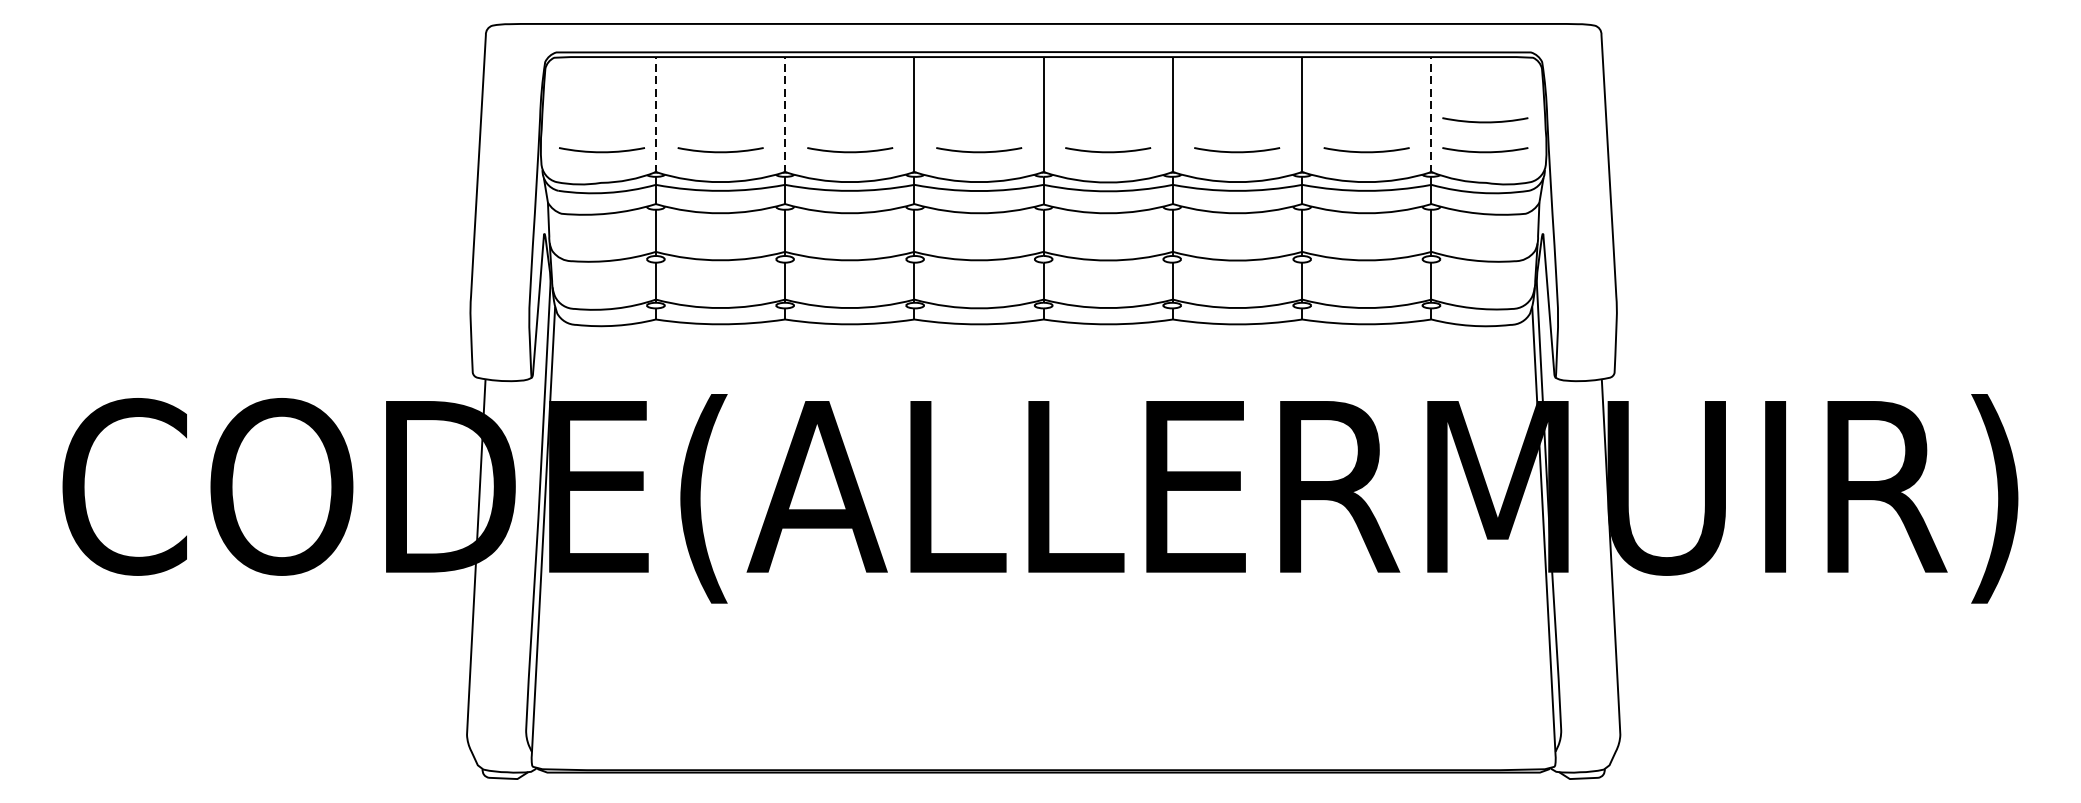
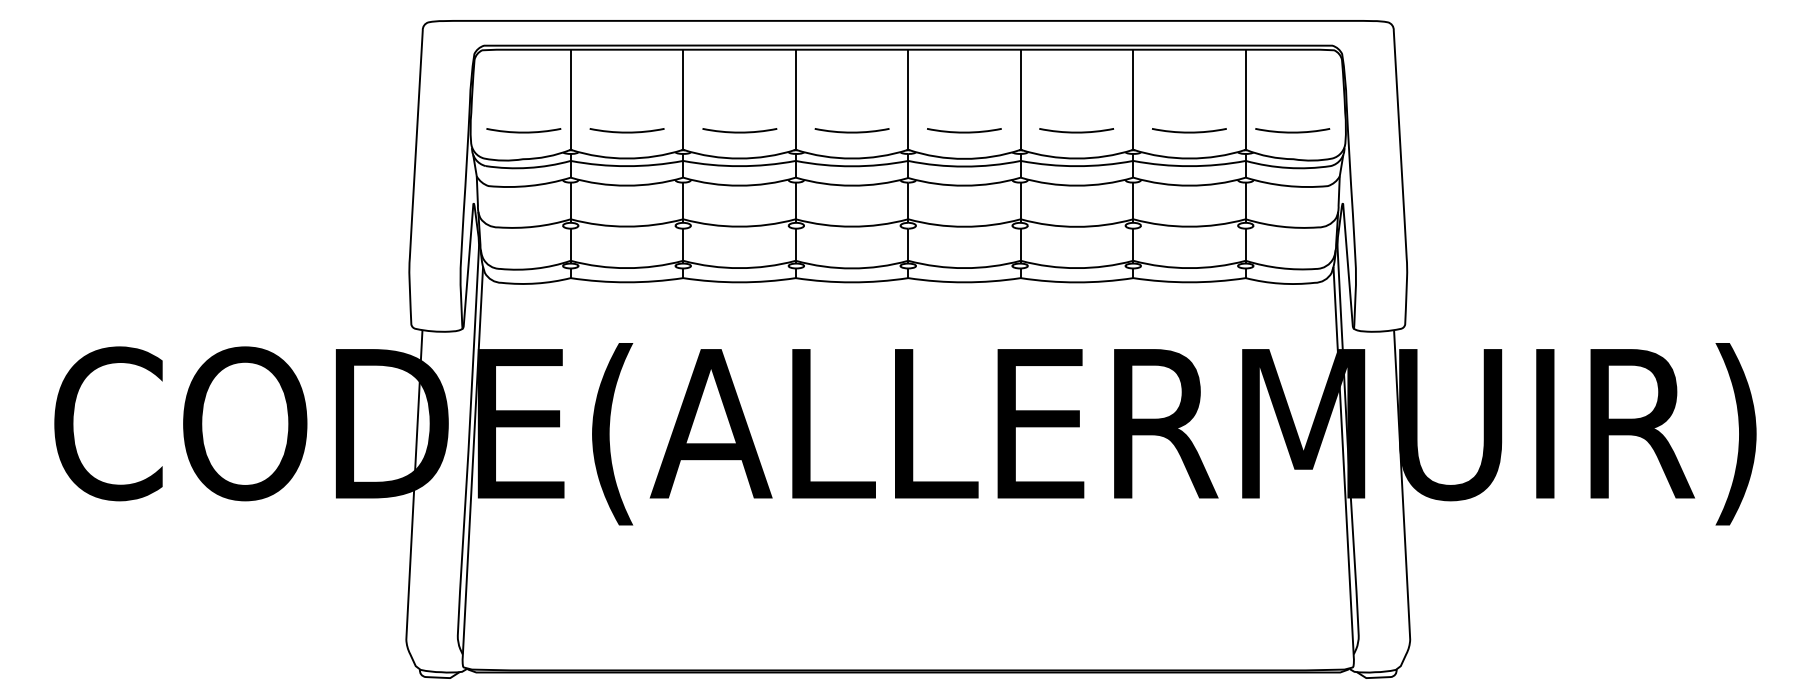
line: (655, 114) -> (570, 99), dashed -> solid
line: (785, 114) -> (683, 99), dashed -> solid
line: (1431, 114) -> (1245, 99), dashed -> solid
curve: (1485, 121) -> (1292, 105), removed

